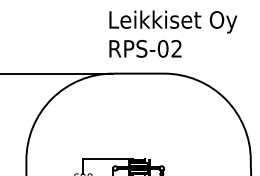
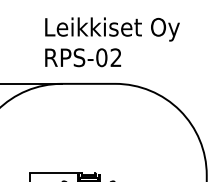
text: (173, 33) -> (112, 41), moved

